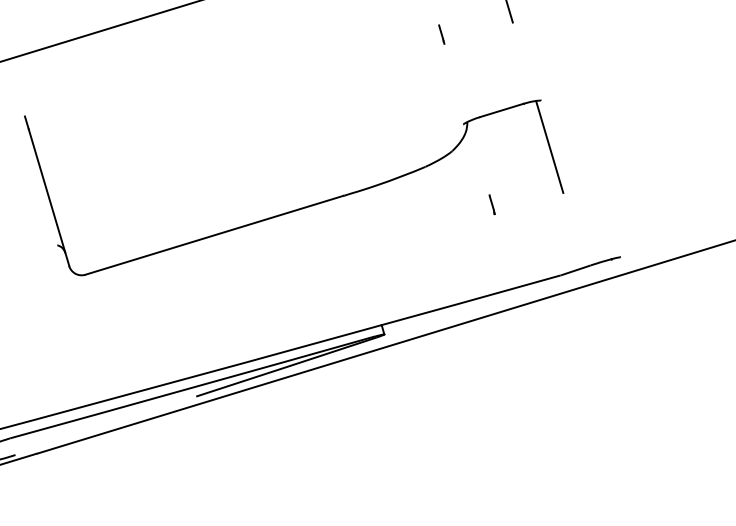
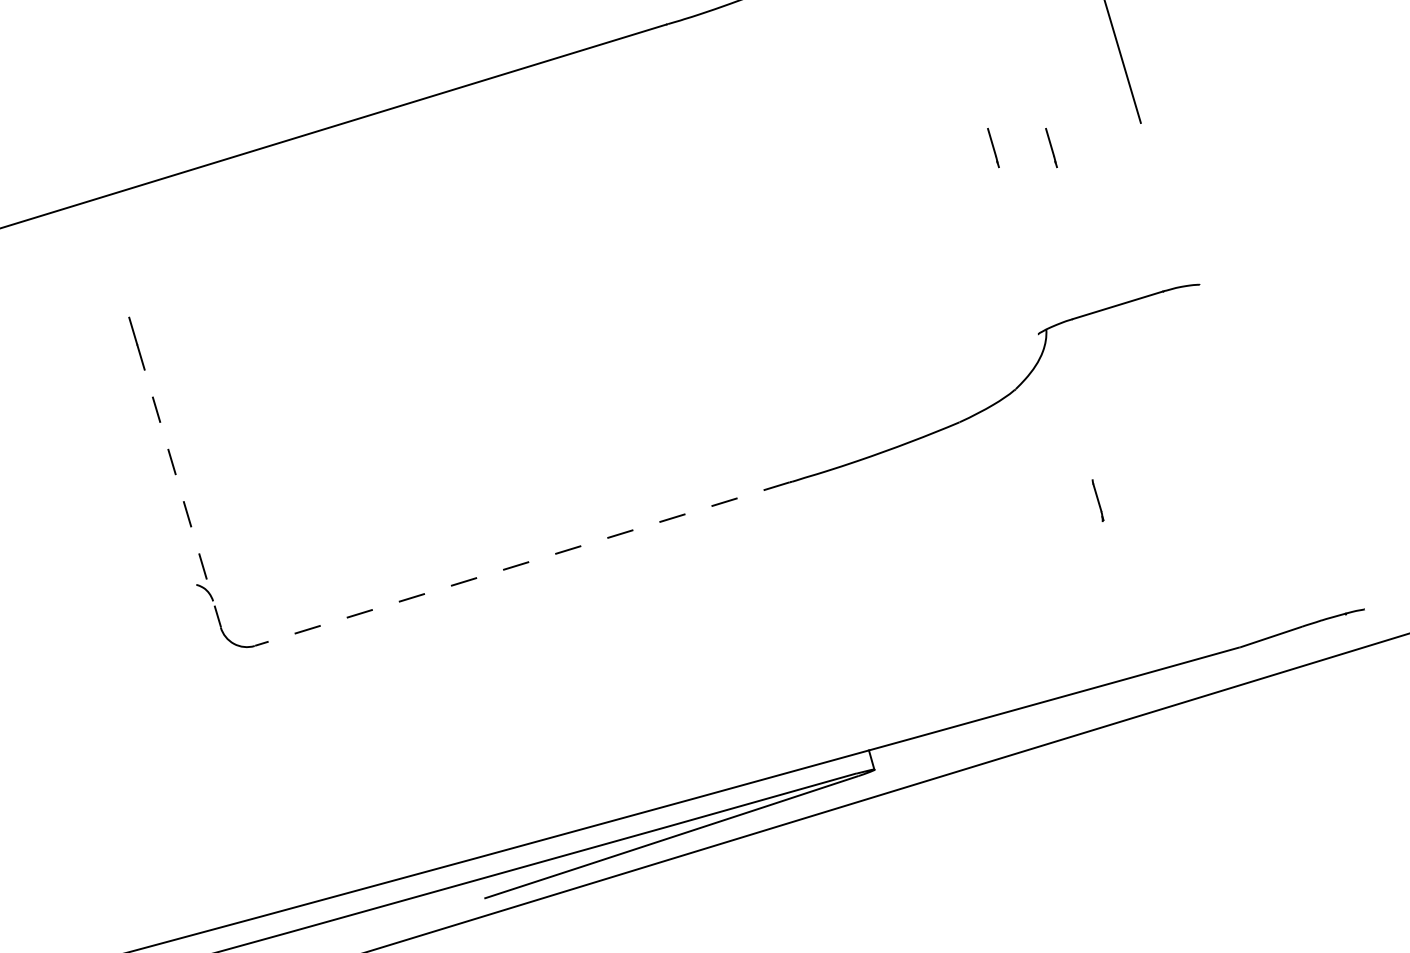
line: (469, 34) -> (1051, 147), added
line: (549, 146) -> (1216, 379), removed
line: (49, 198) -> (180, 487), solid -> dashed
line: (214, 235) -> (522, 564), solid -> dashed

